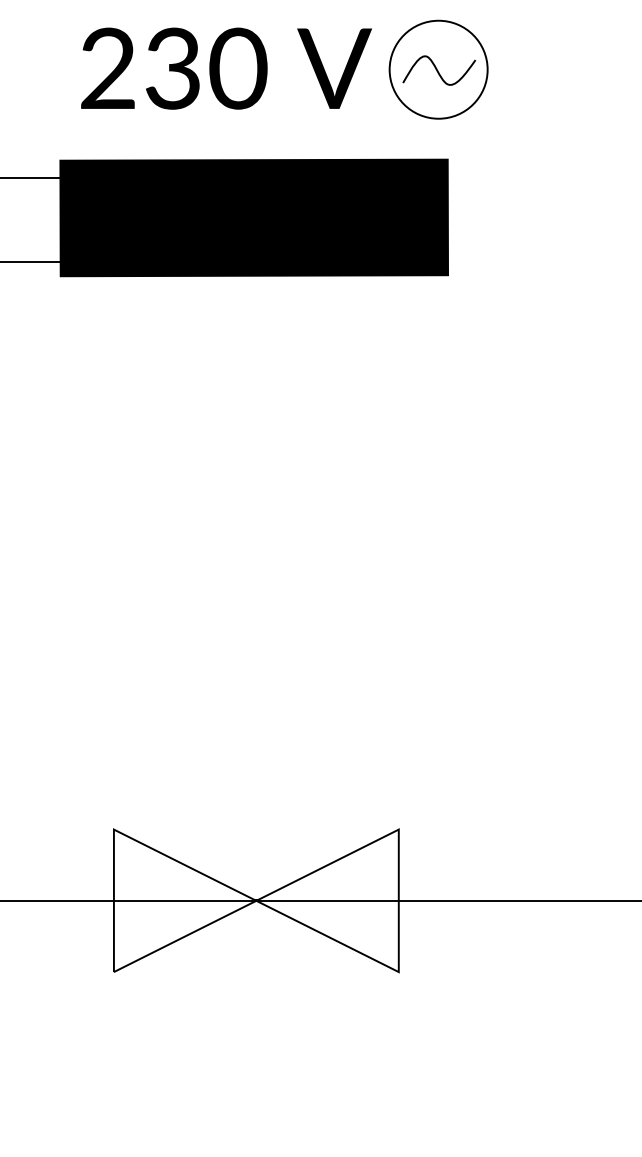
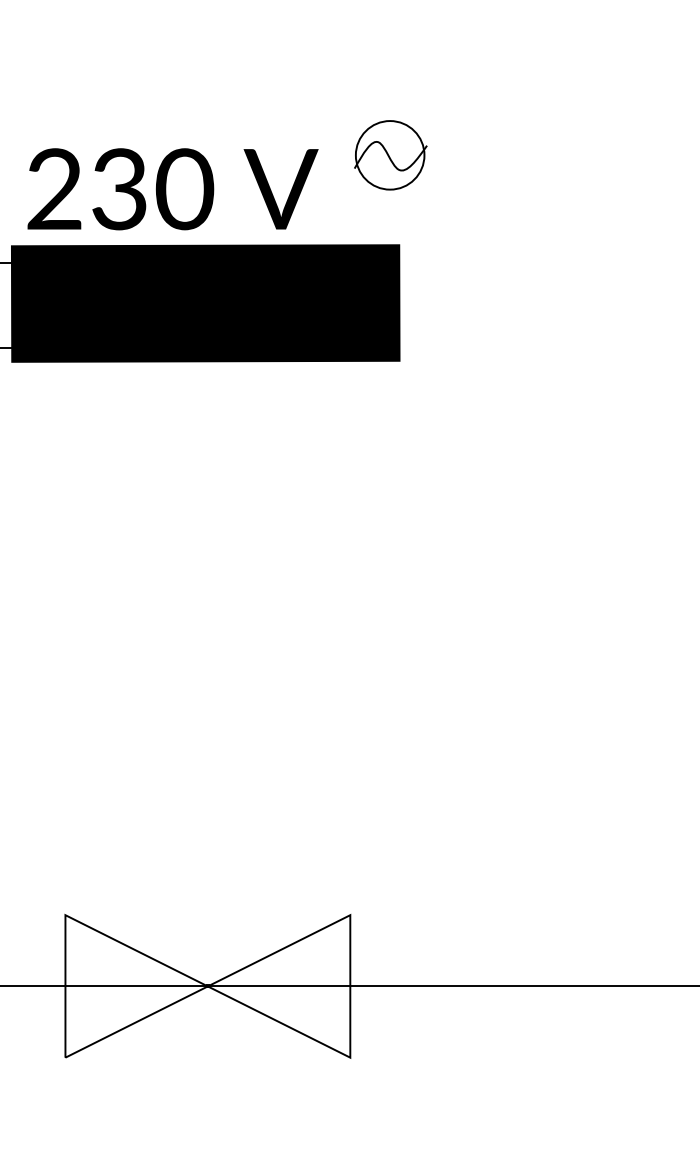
text: (225, 68) -> (172, 189), moved
circle: (438, 69) -> (390, 155), size x0.7

